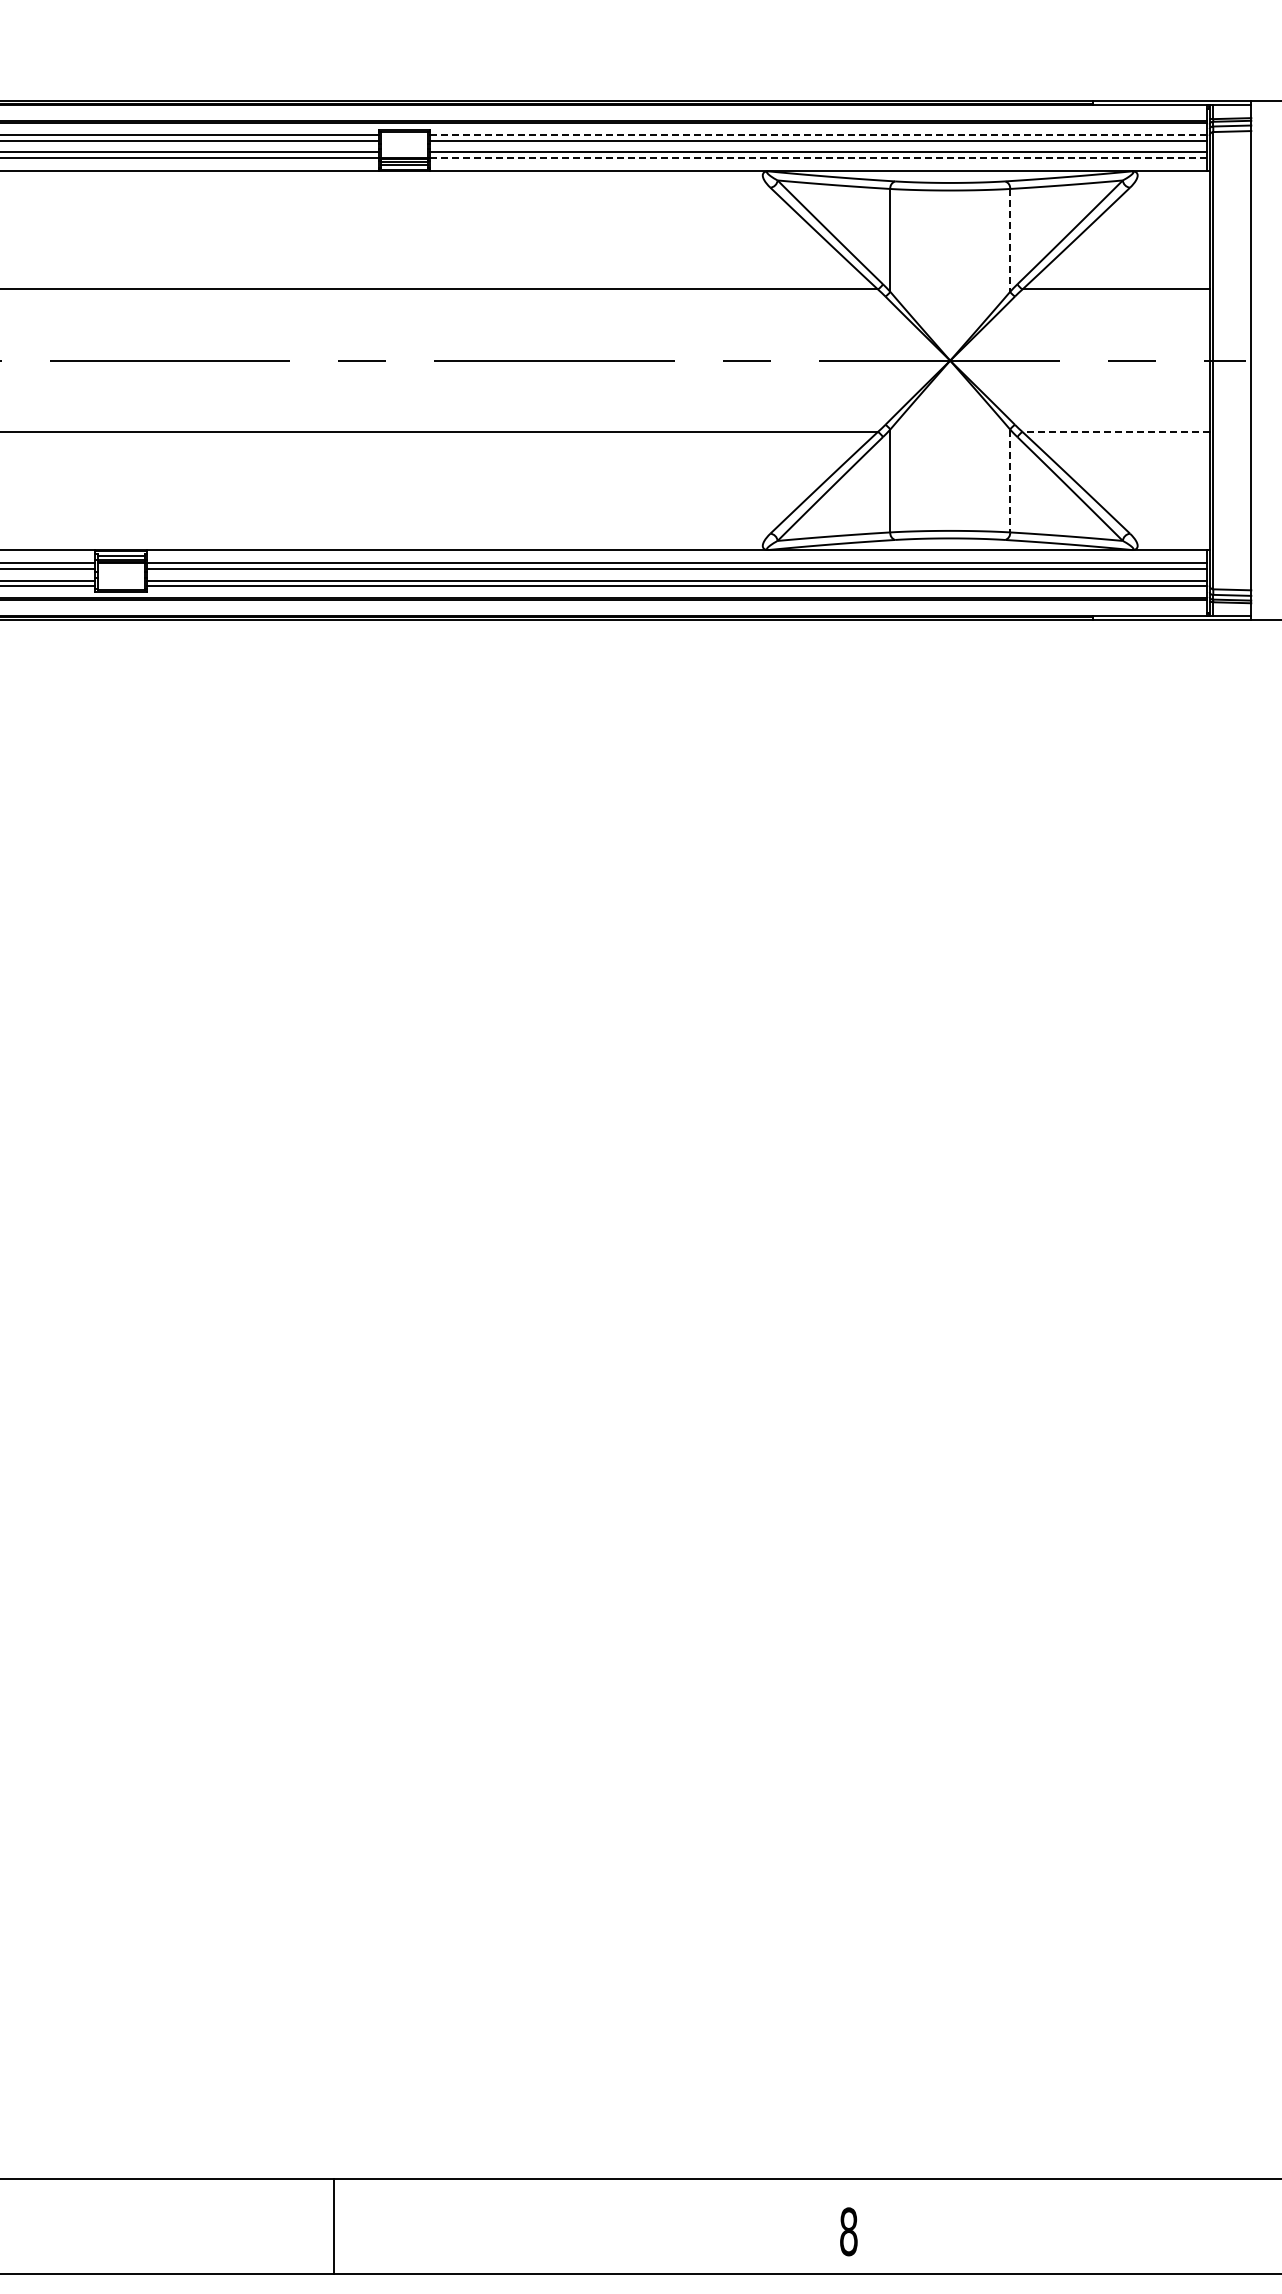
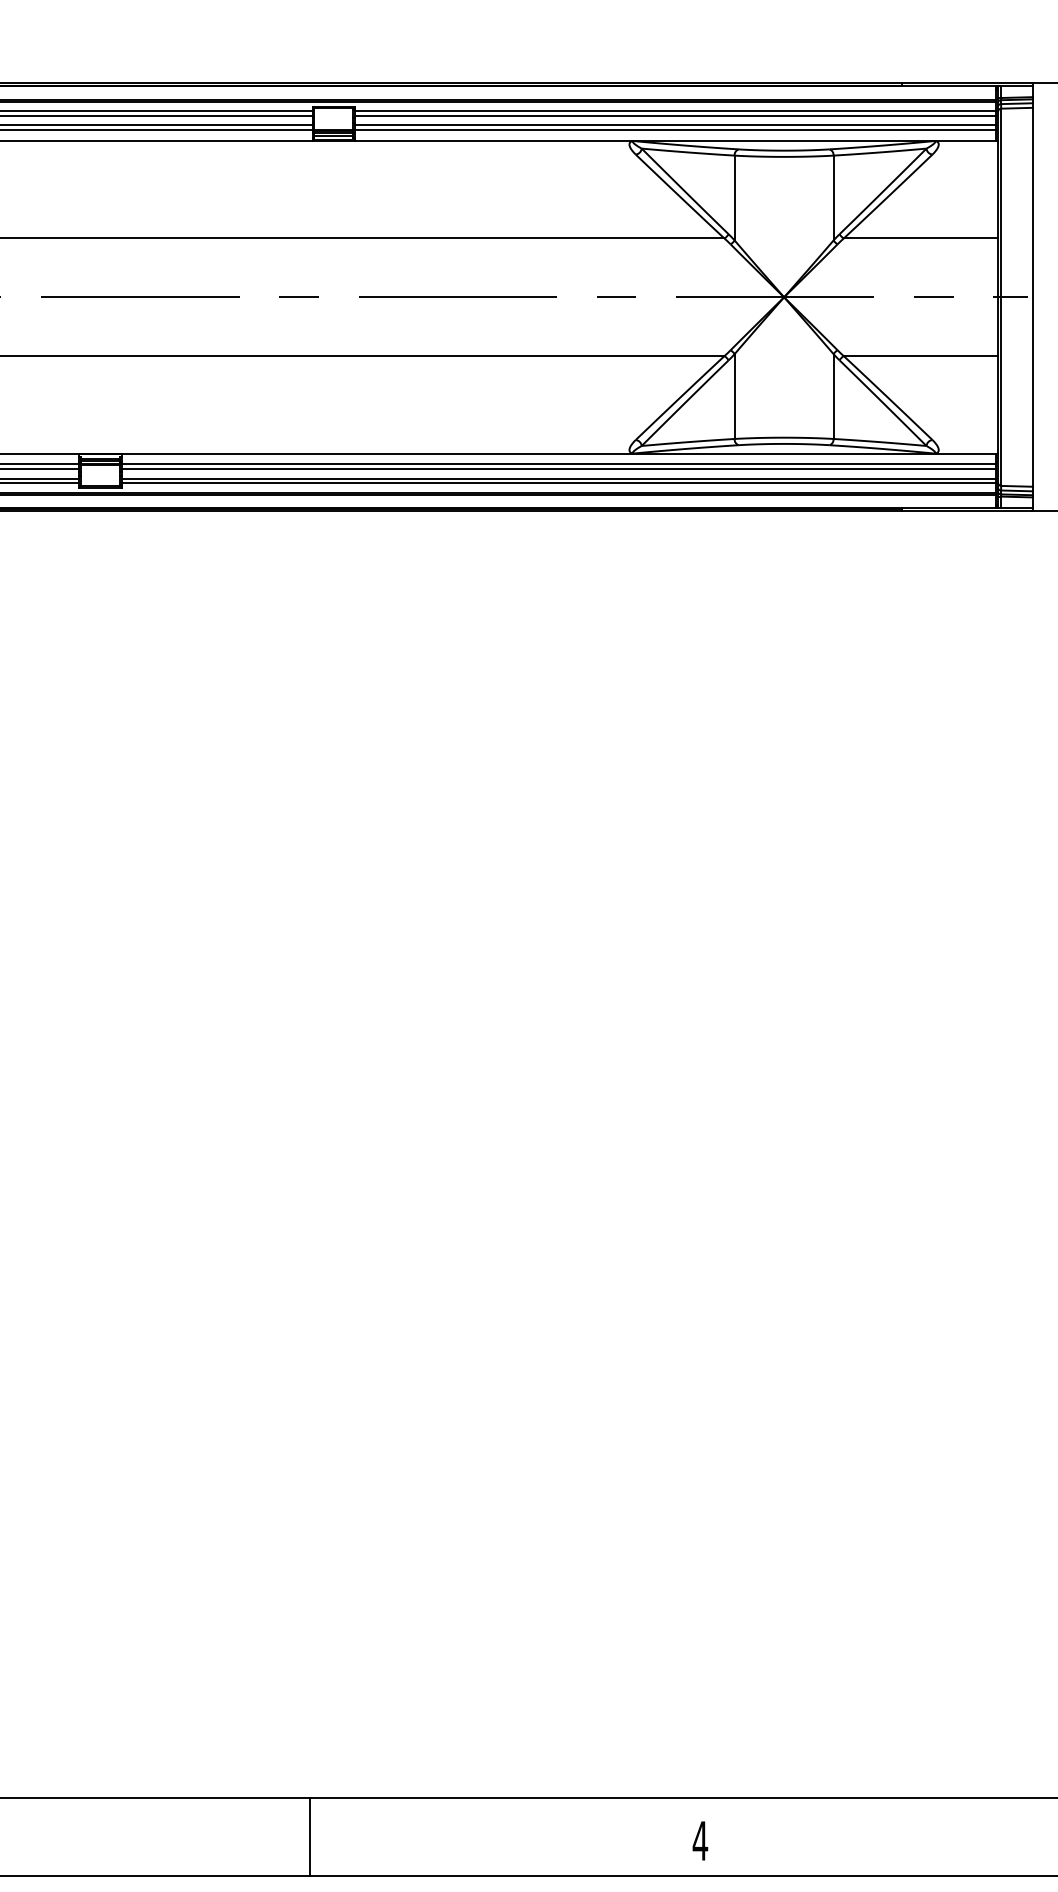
line: (818, 135) -> (675, 111), dashed -> solid
line: (818, 158) -> (675, 130), dashed -> solid
line: (1010, 240) -> (833, 198), dashed -> solid
line: (1116, 432) -> (921, 356), dashed -> solid
line: (1010, 481) -> (833, 396), dashed -> solid
line: (333, 2226) -> (309, 1836), moved
text: (848, 2231) -> (700, 1840), 8 -> 4

